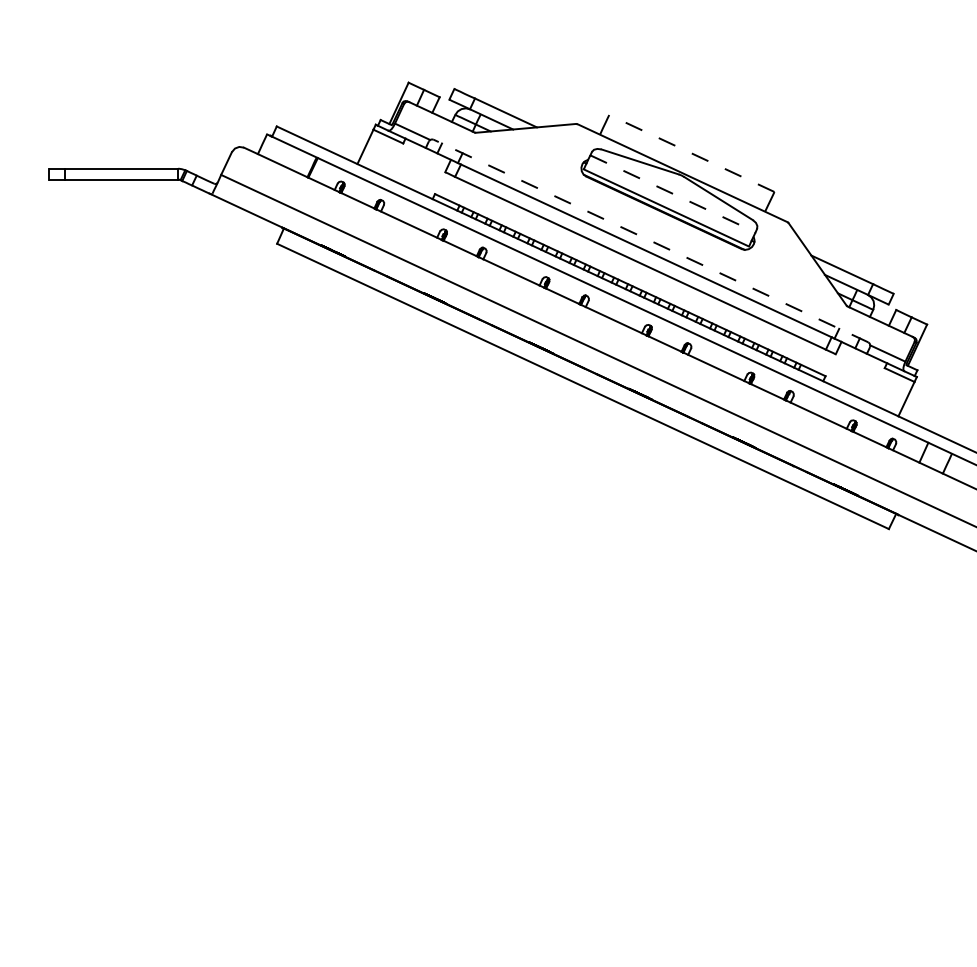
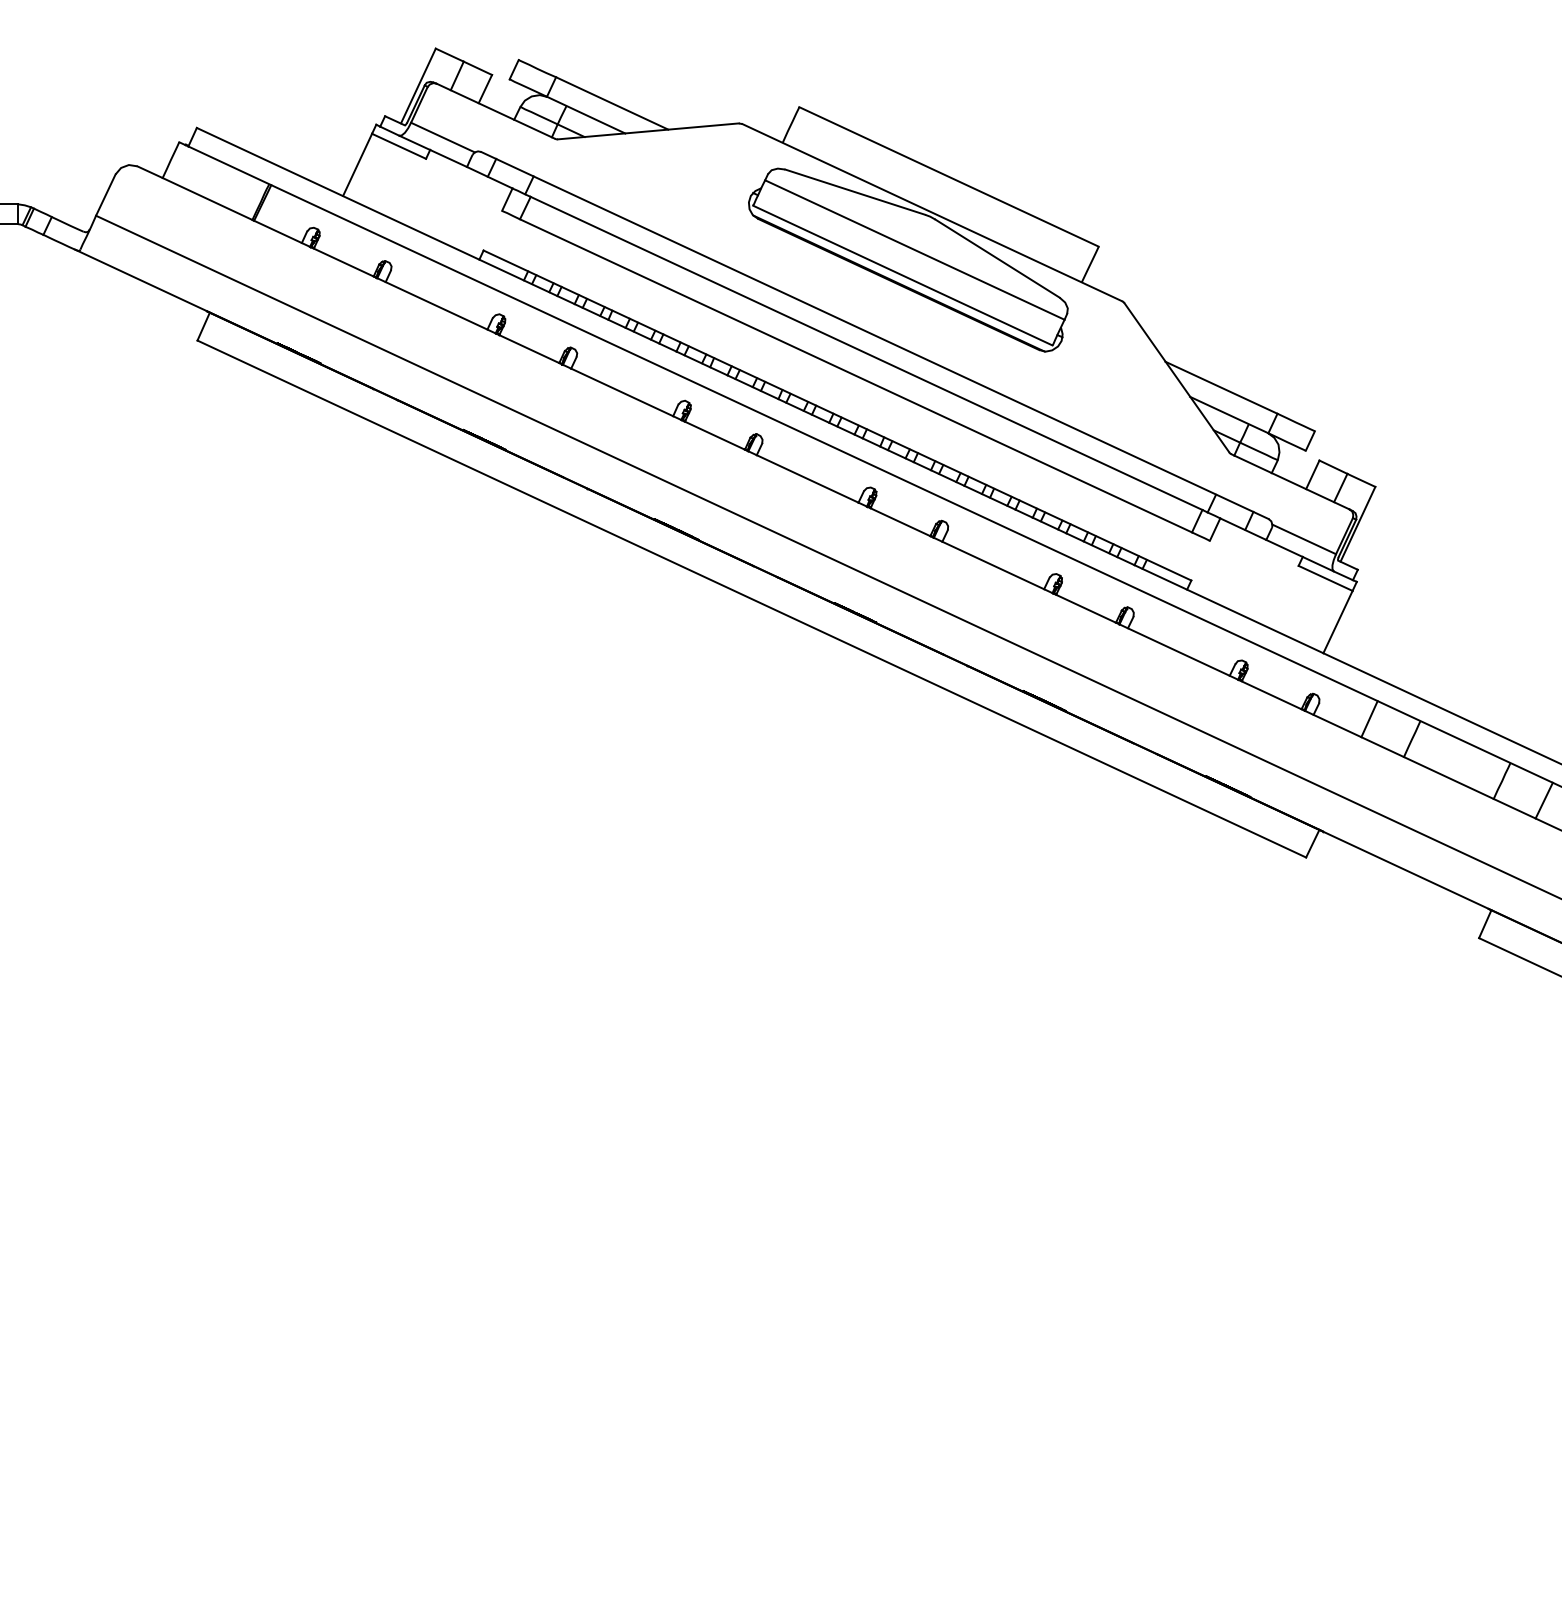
line: (691, 153) -> (948, 176), dashed -> solid
line: (673, 194) -> (915, 251), dashed -> solid
line: (651, 241) -> (875, 336), dashed -> solid

